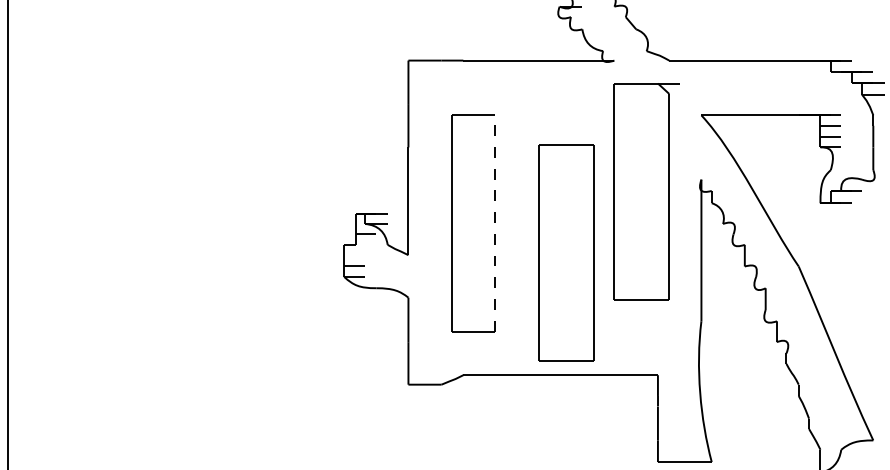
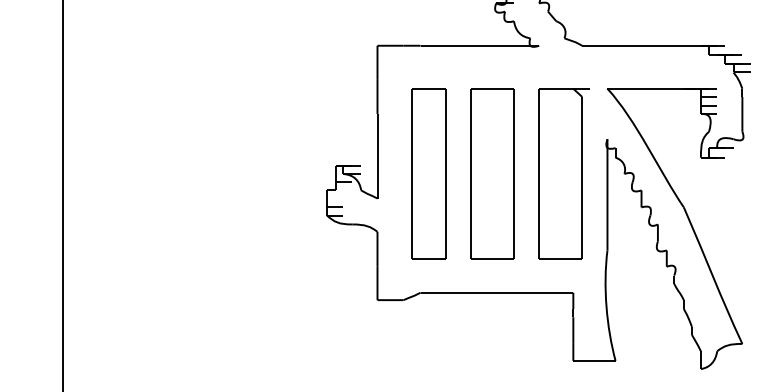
part: (645, 191) -> (563, 173), moved
line: (495, 223) -> (445, 173), dashed -> solid
part: (566, 252) -> (492, 173), moved

